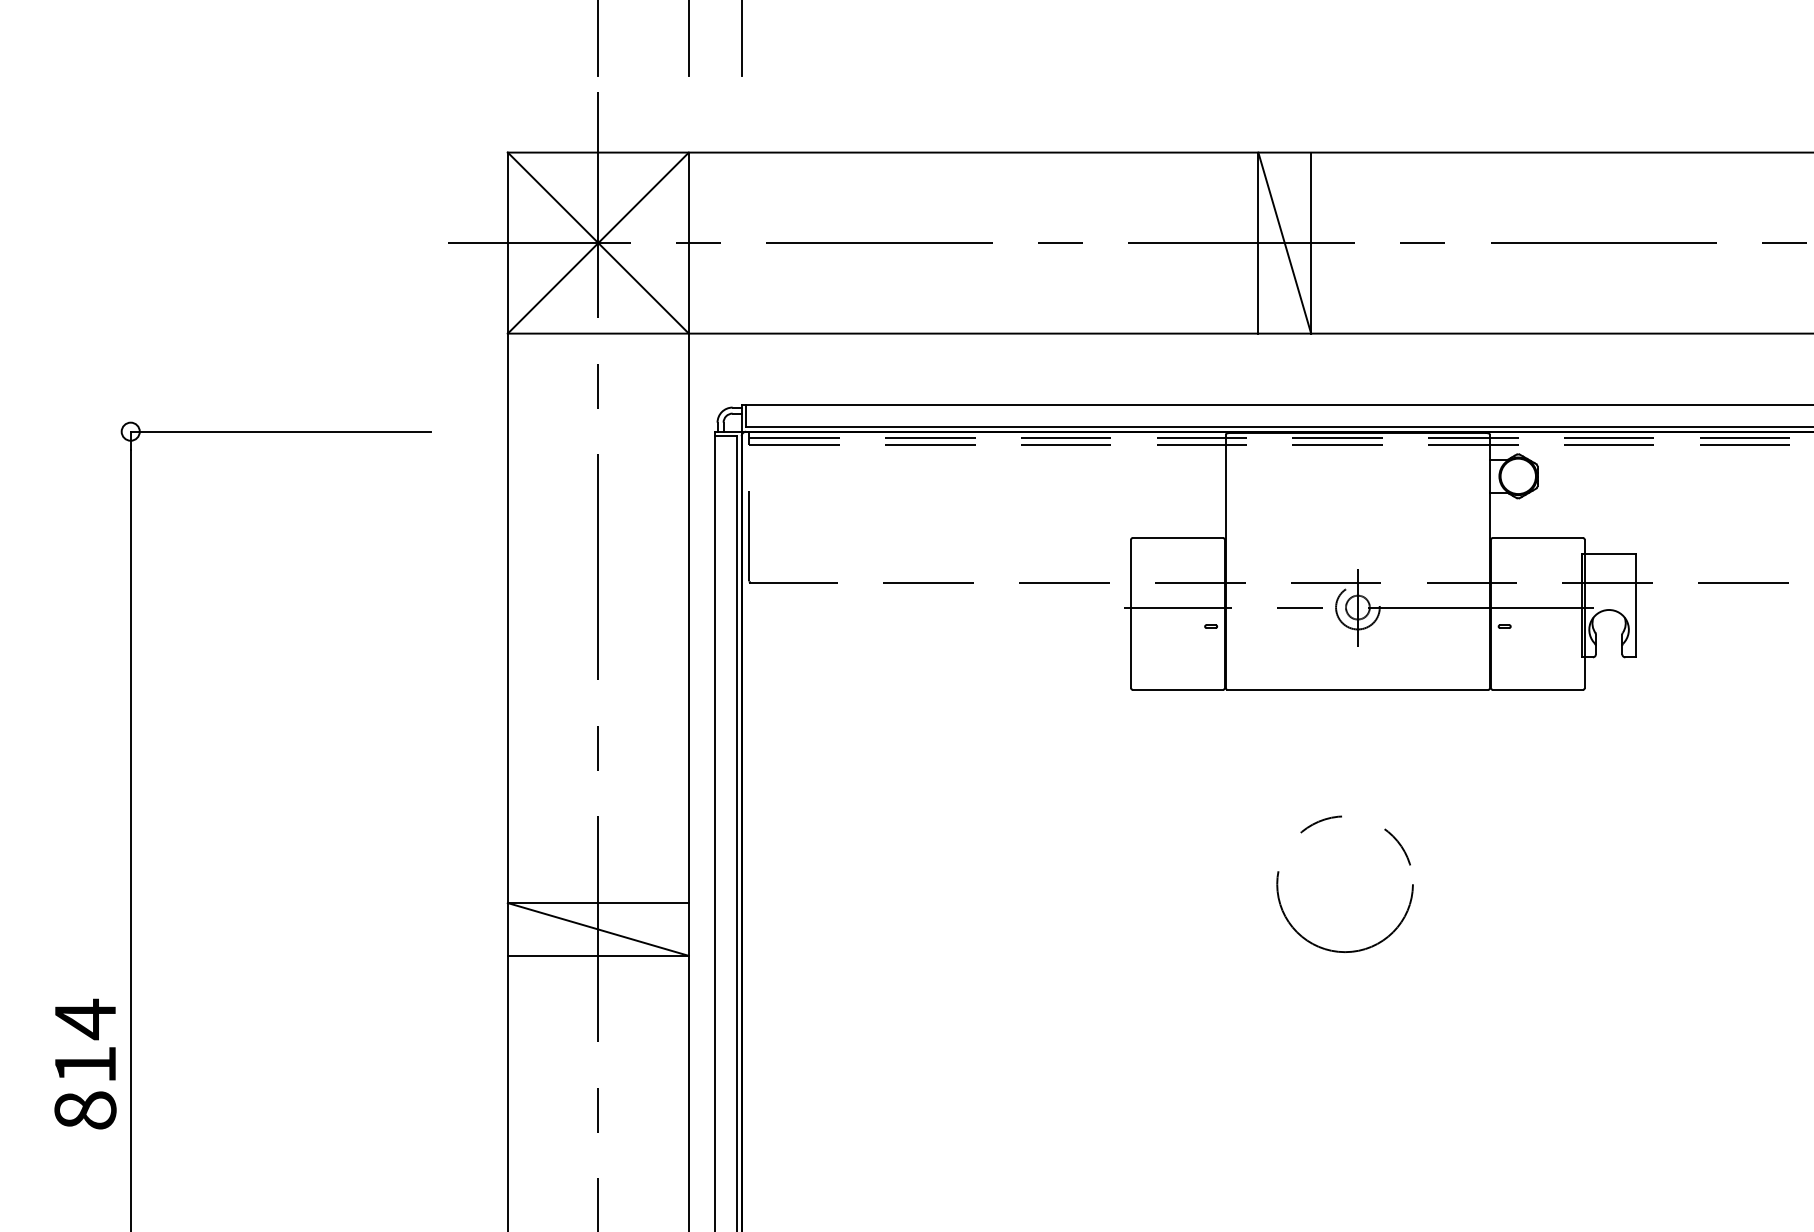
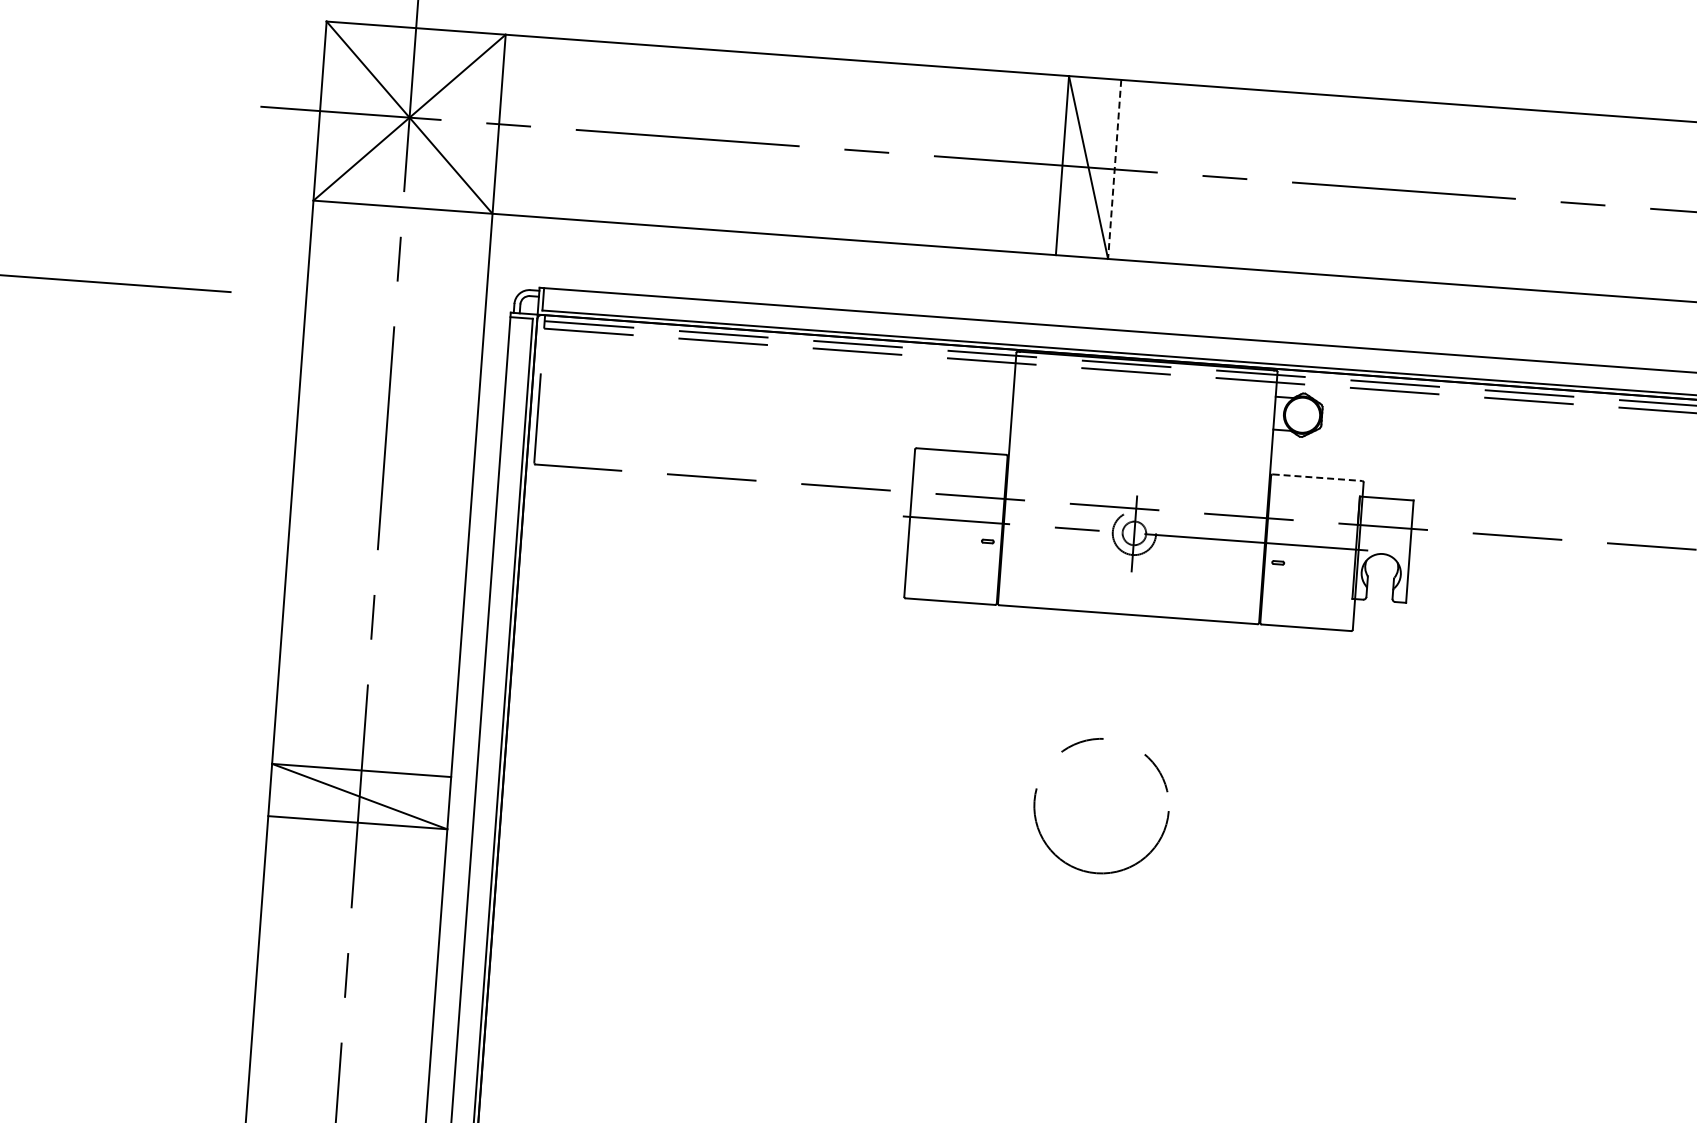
line: (1311, 243) -> (1114, 169), solid -> dashed
line: (1538, 538) -> (1318, 478), solid -> dashed

